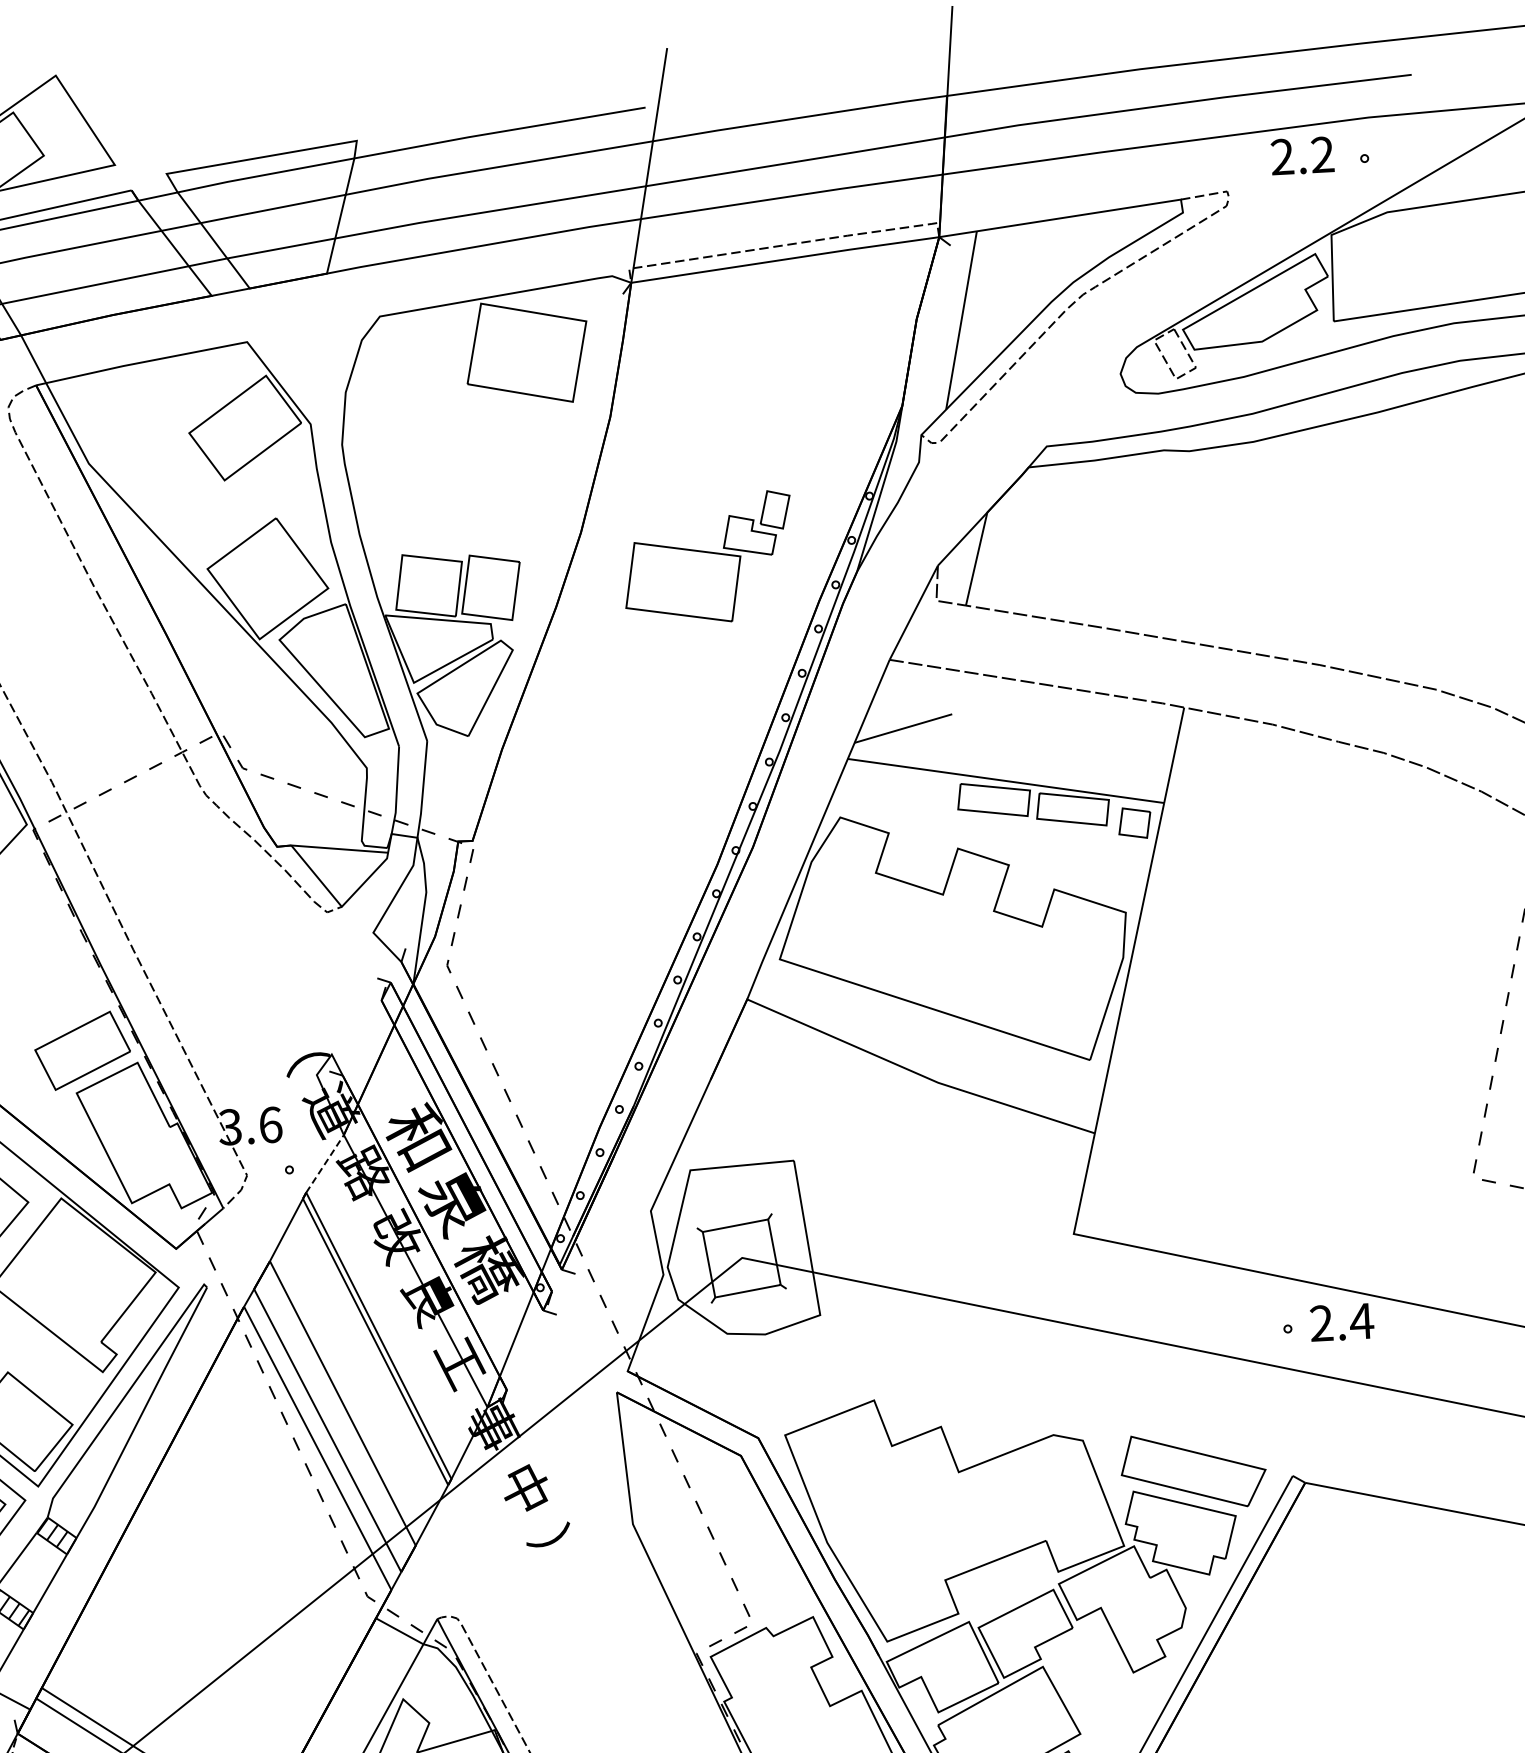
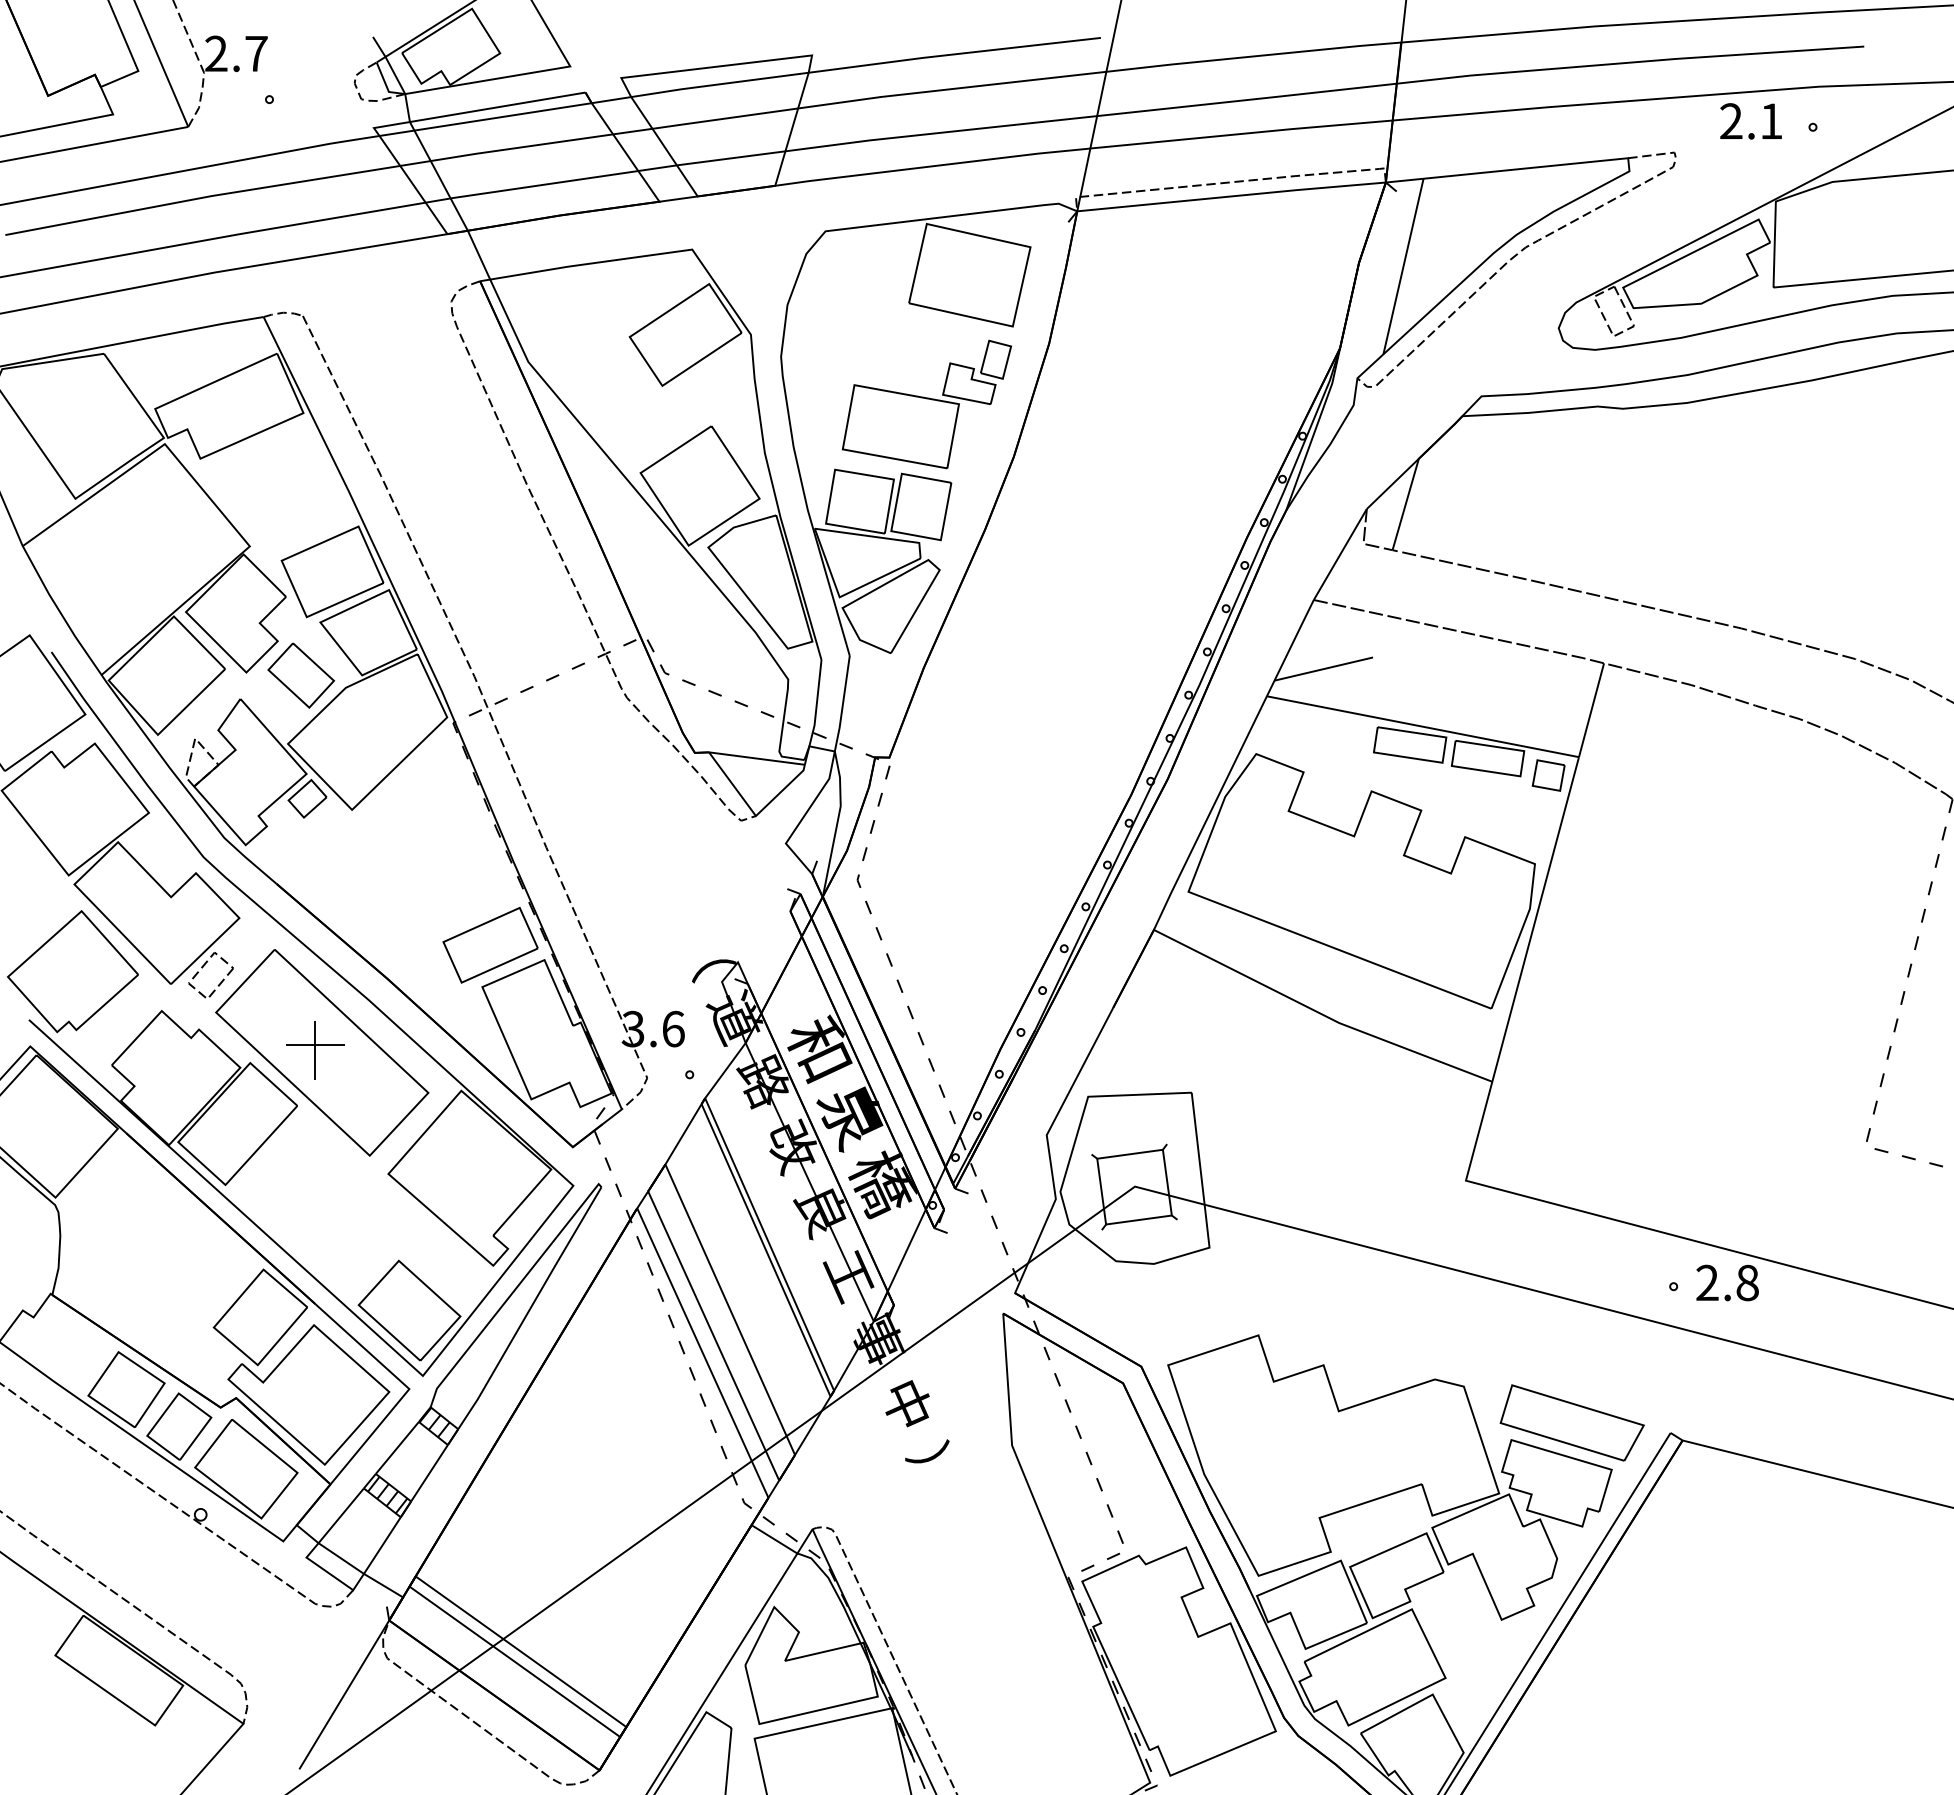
text: (1322, 154) -> (1771, 120), 2.2 -> 2.1
part: (707, 558) -> (926, 404), moved
line: (325, 1163) -> (725, 1070), dashed -> solid
text: (1361, 1320) -> (1747, 1282), 2.4 -> 2.8

